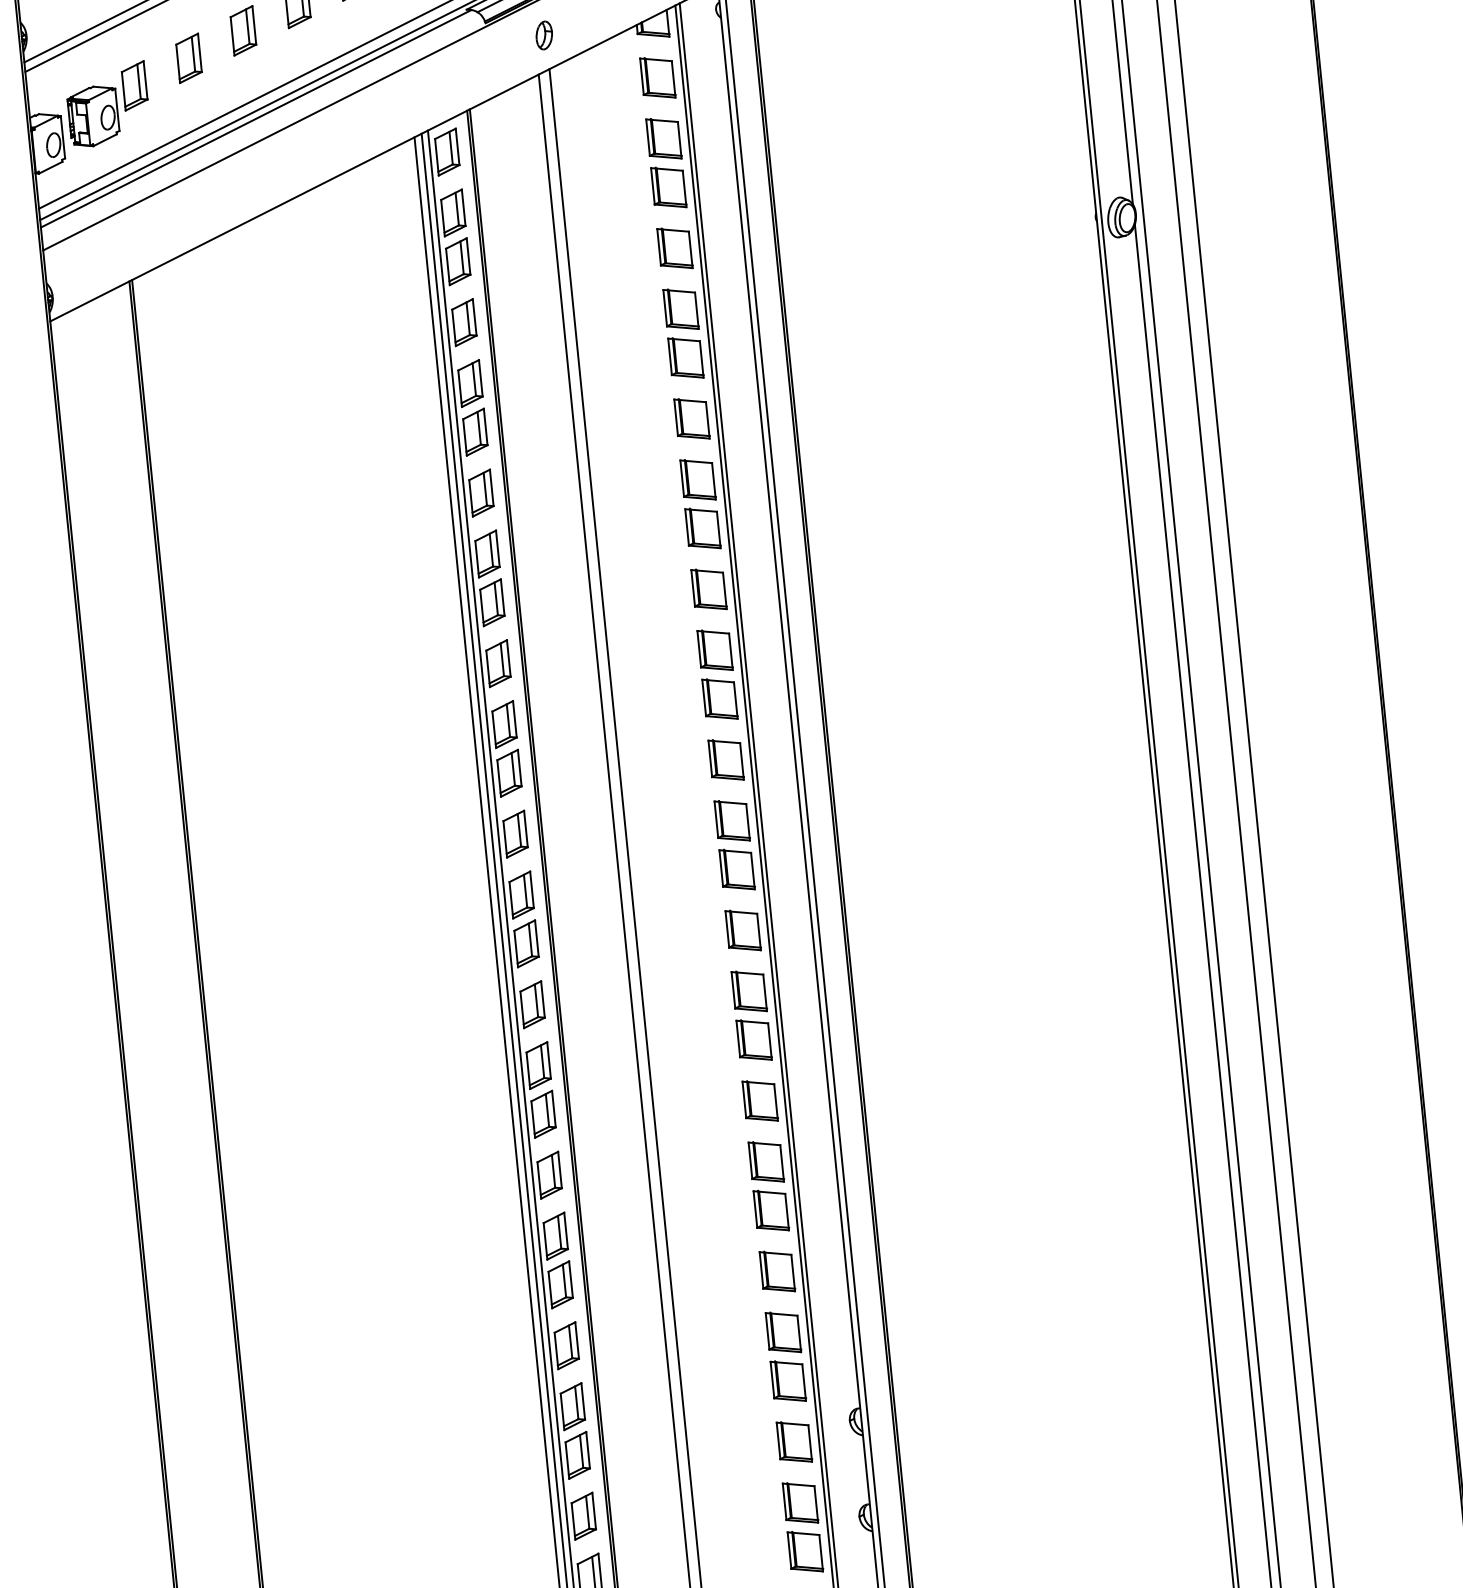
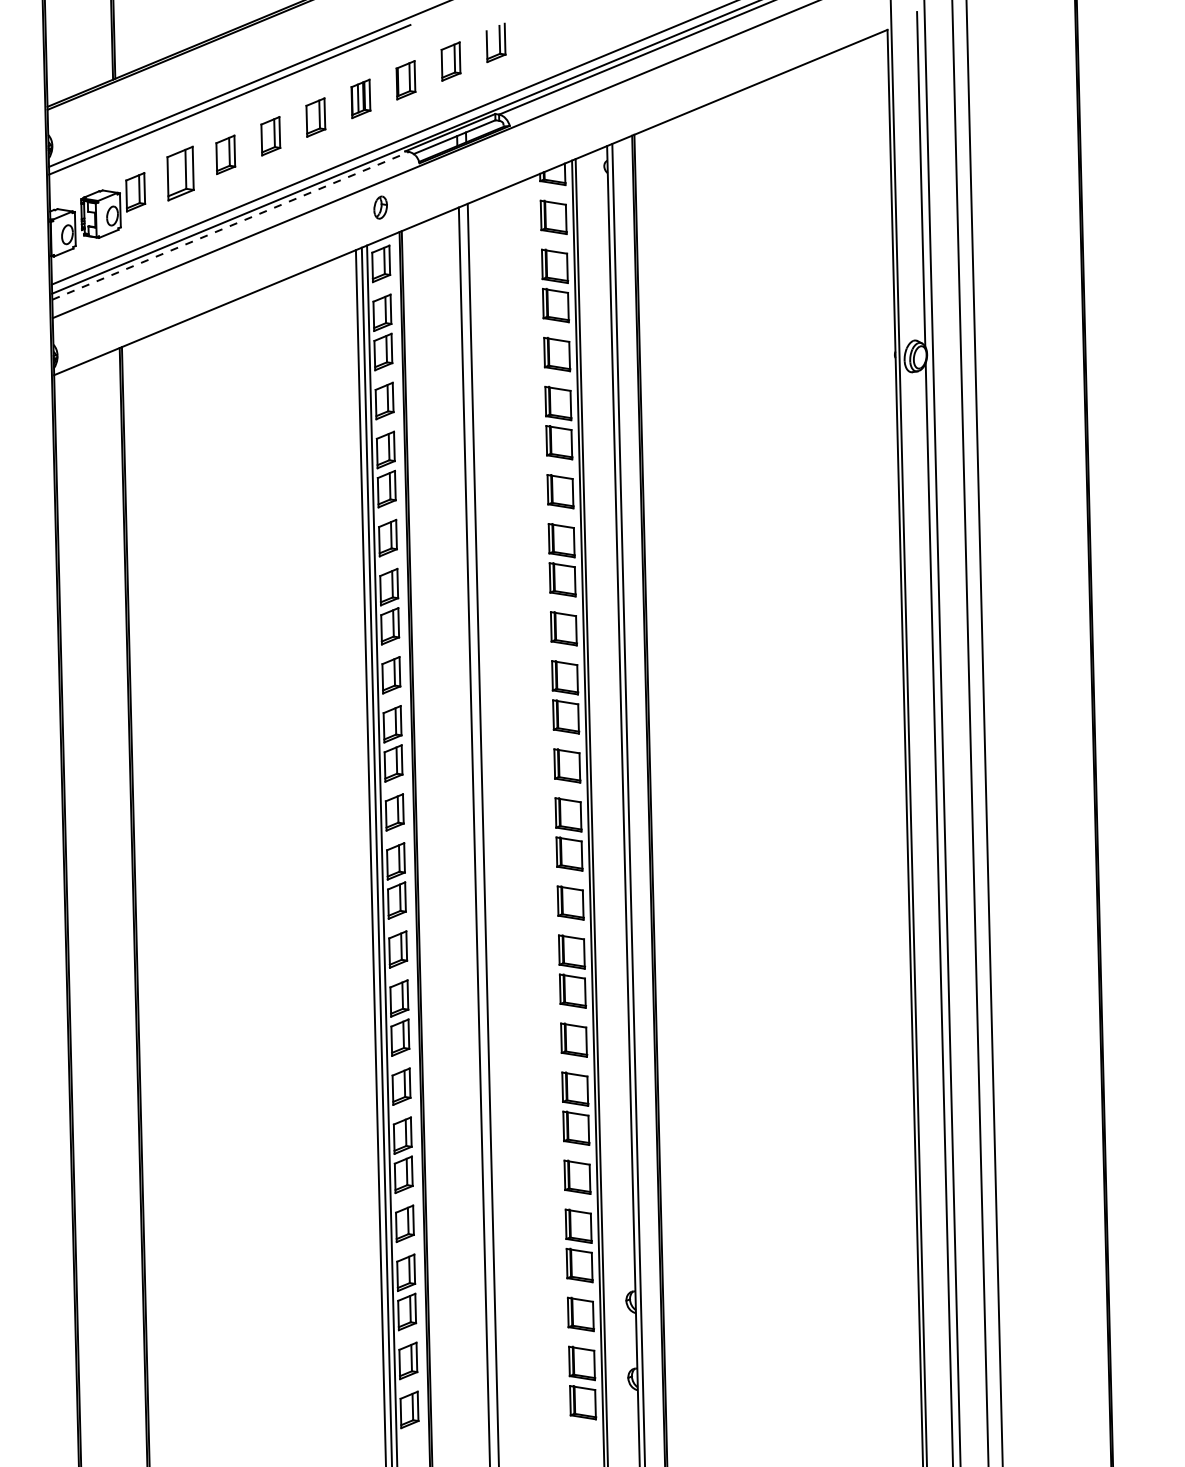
part: (544, 35) -> (380, 207), moved
part: (188, 58) -> (180, 173), size x1.4
line: (257, 118) -> (231, 225), solid -> dashed

